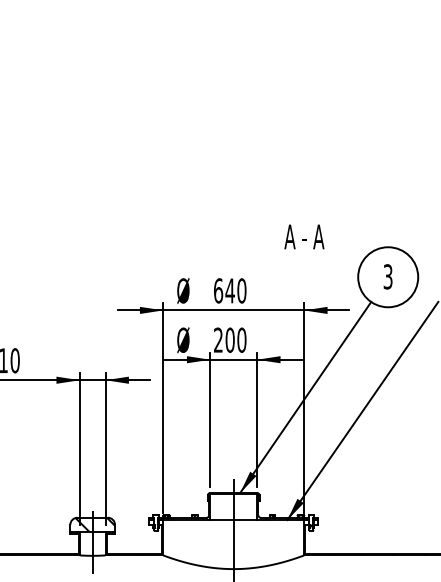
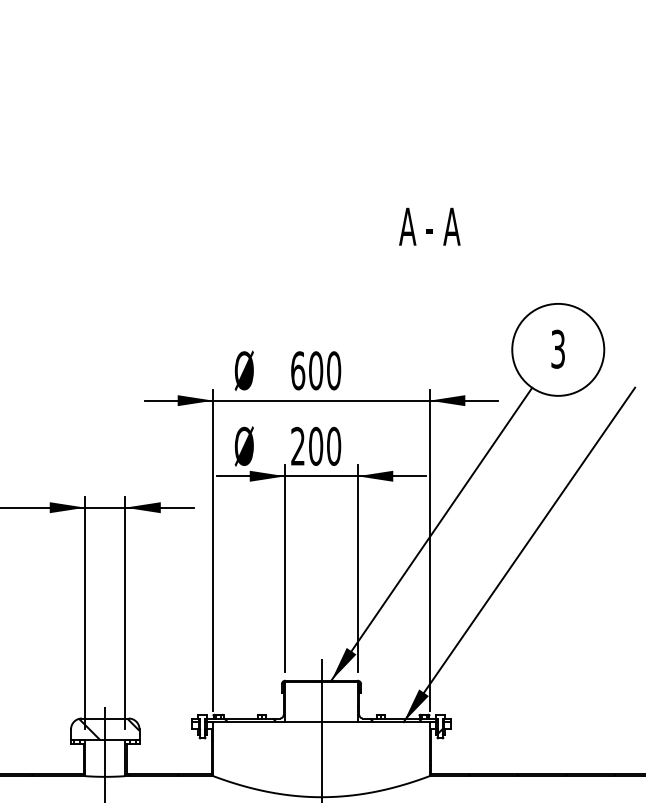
text: (304, 236) -> (429, 226), moved
text: (229, 290) -> (314, 370), 640 -> 600

